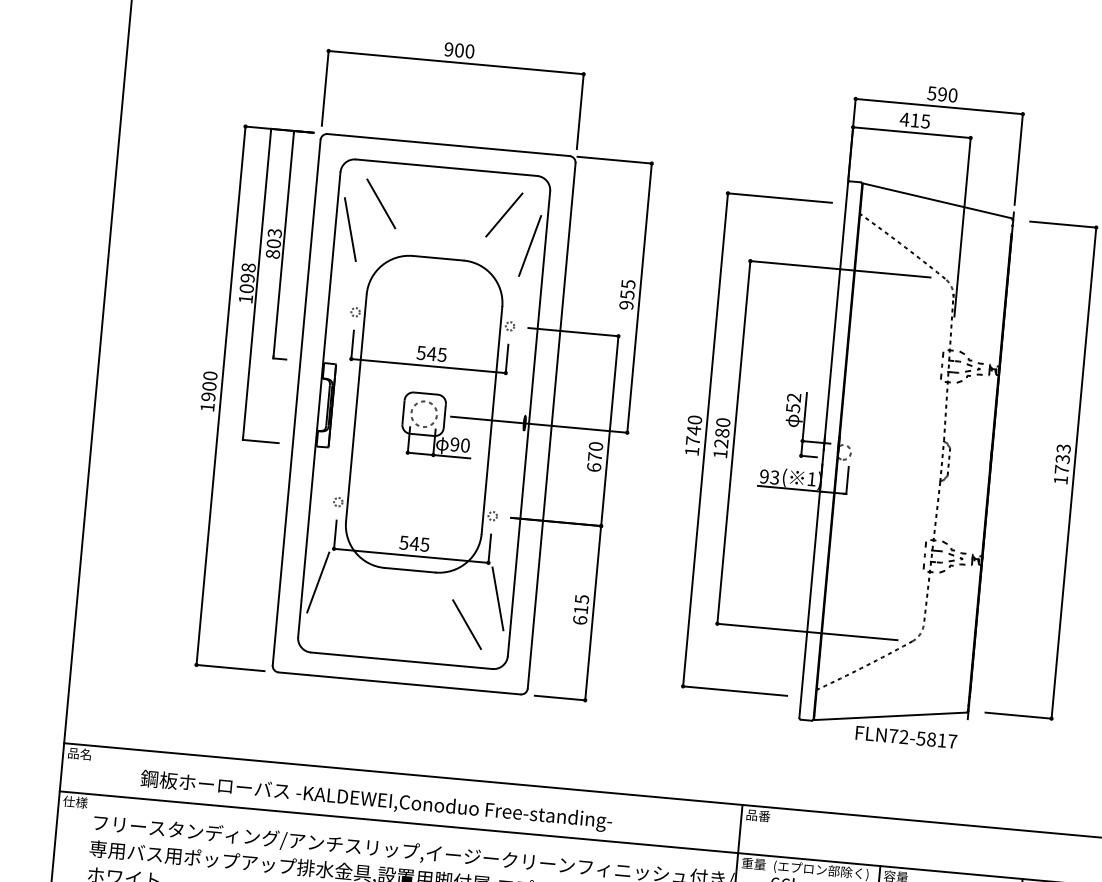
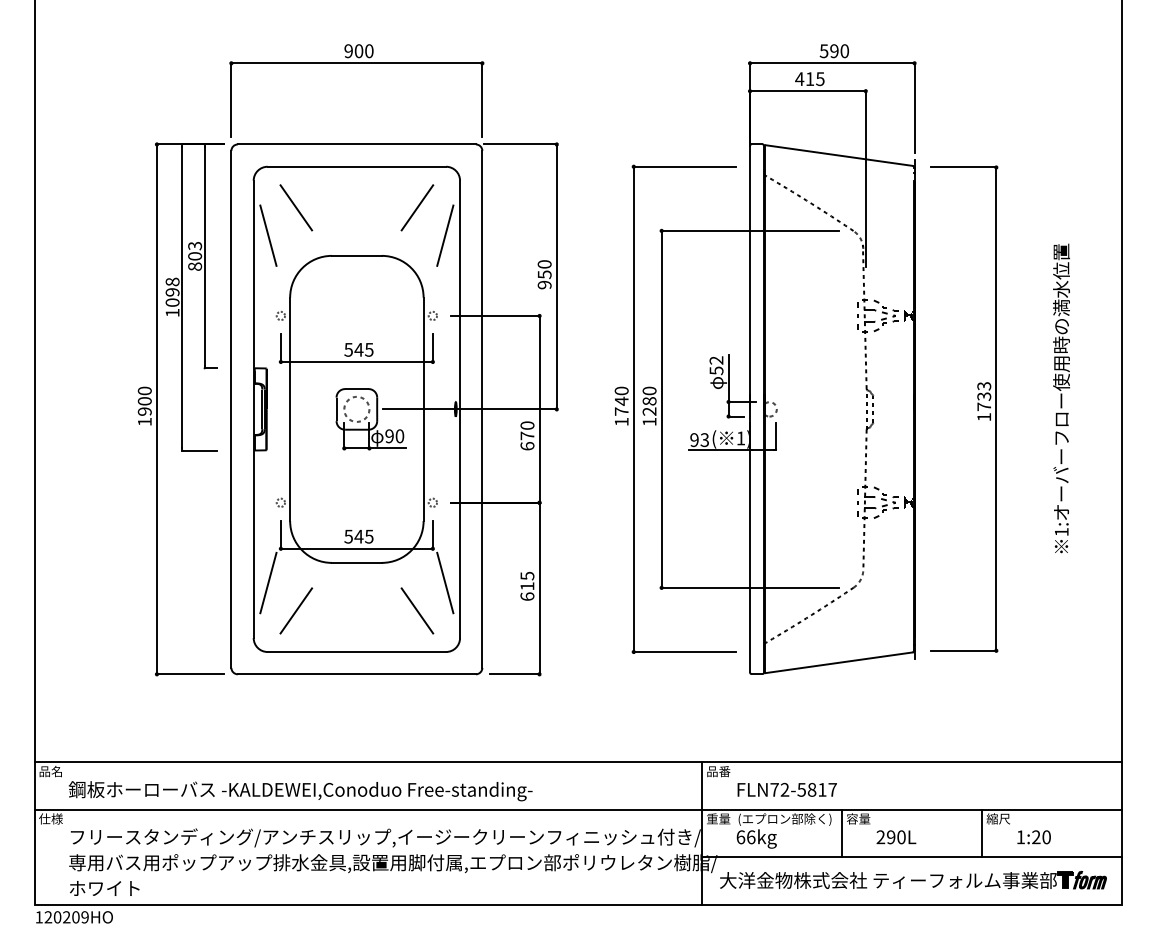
text: (628, 284) -> (544, 264), 955 -> 950
line: (344, 613) -> (296, 610), added
text: (905, 736) -> (786, 789), moved
text: (376, 801) -> (300, 791), moved

